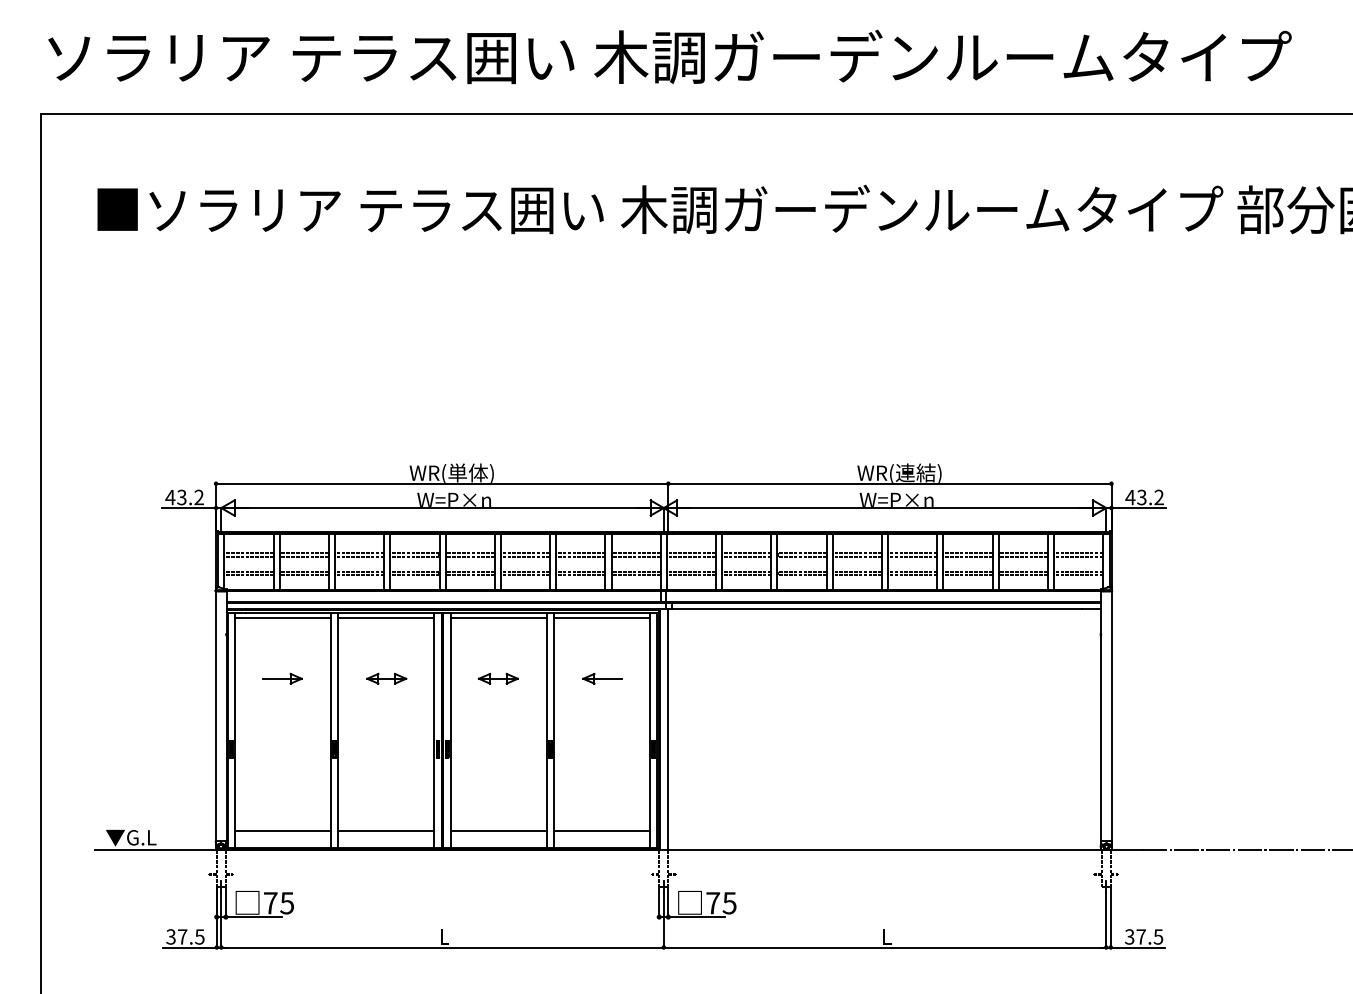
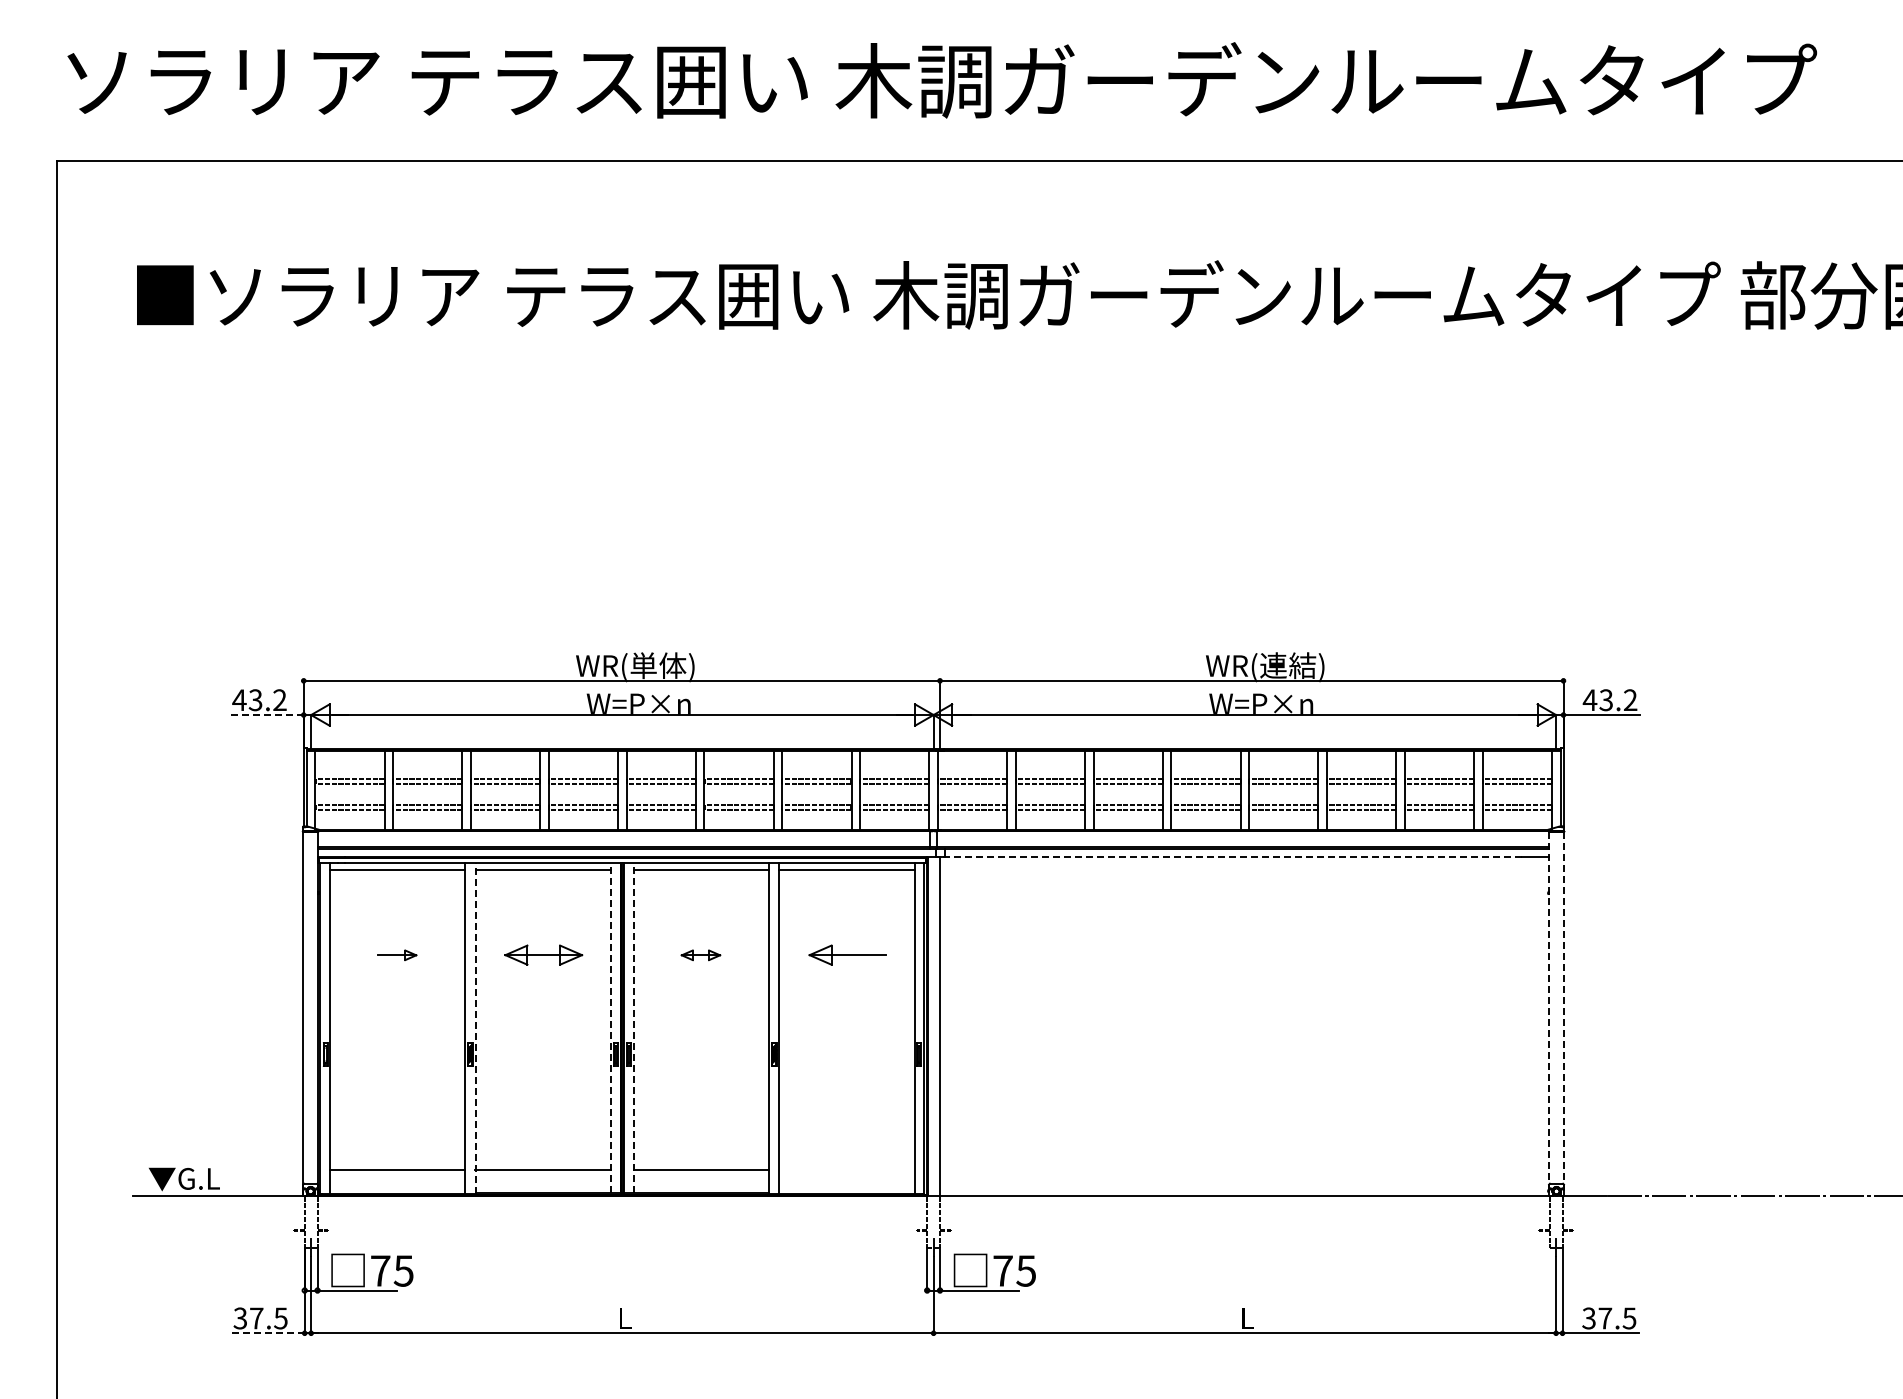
line: (188, 508) -> (265, 715), solid -> dashed
line: (874, 608) -> (1230, 856), solid -> dashed
part: (282, 678) -> (397, 955), size x0.7
part: (386, 678) -> (543, 955), size x1.4
part: (498, 678) -> (700, 955), size x0.7
part: (602, 678) -> (847, 955), size x1.4
line: (1100, 720) -> (1548, 1014), solid -> dashed
line: (1112, 720) -> (1564, 1014), solid -> dashed
line: (338, 730) -> (475, 1028), solid -> dashed
line: (434, 730) -> (610, 1027), solid -> dashed
line: (450, 730) -> (633, 1027), solid -> dashed
line: (601, 831) -> (846, 1169), removed
line: (189, 947) -> (266, 1333), solid -> dashed

